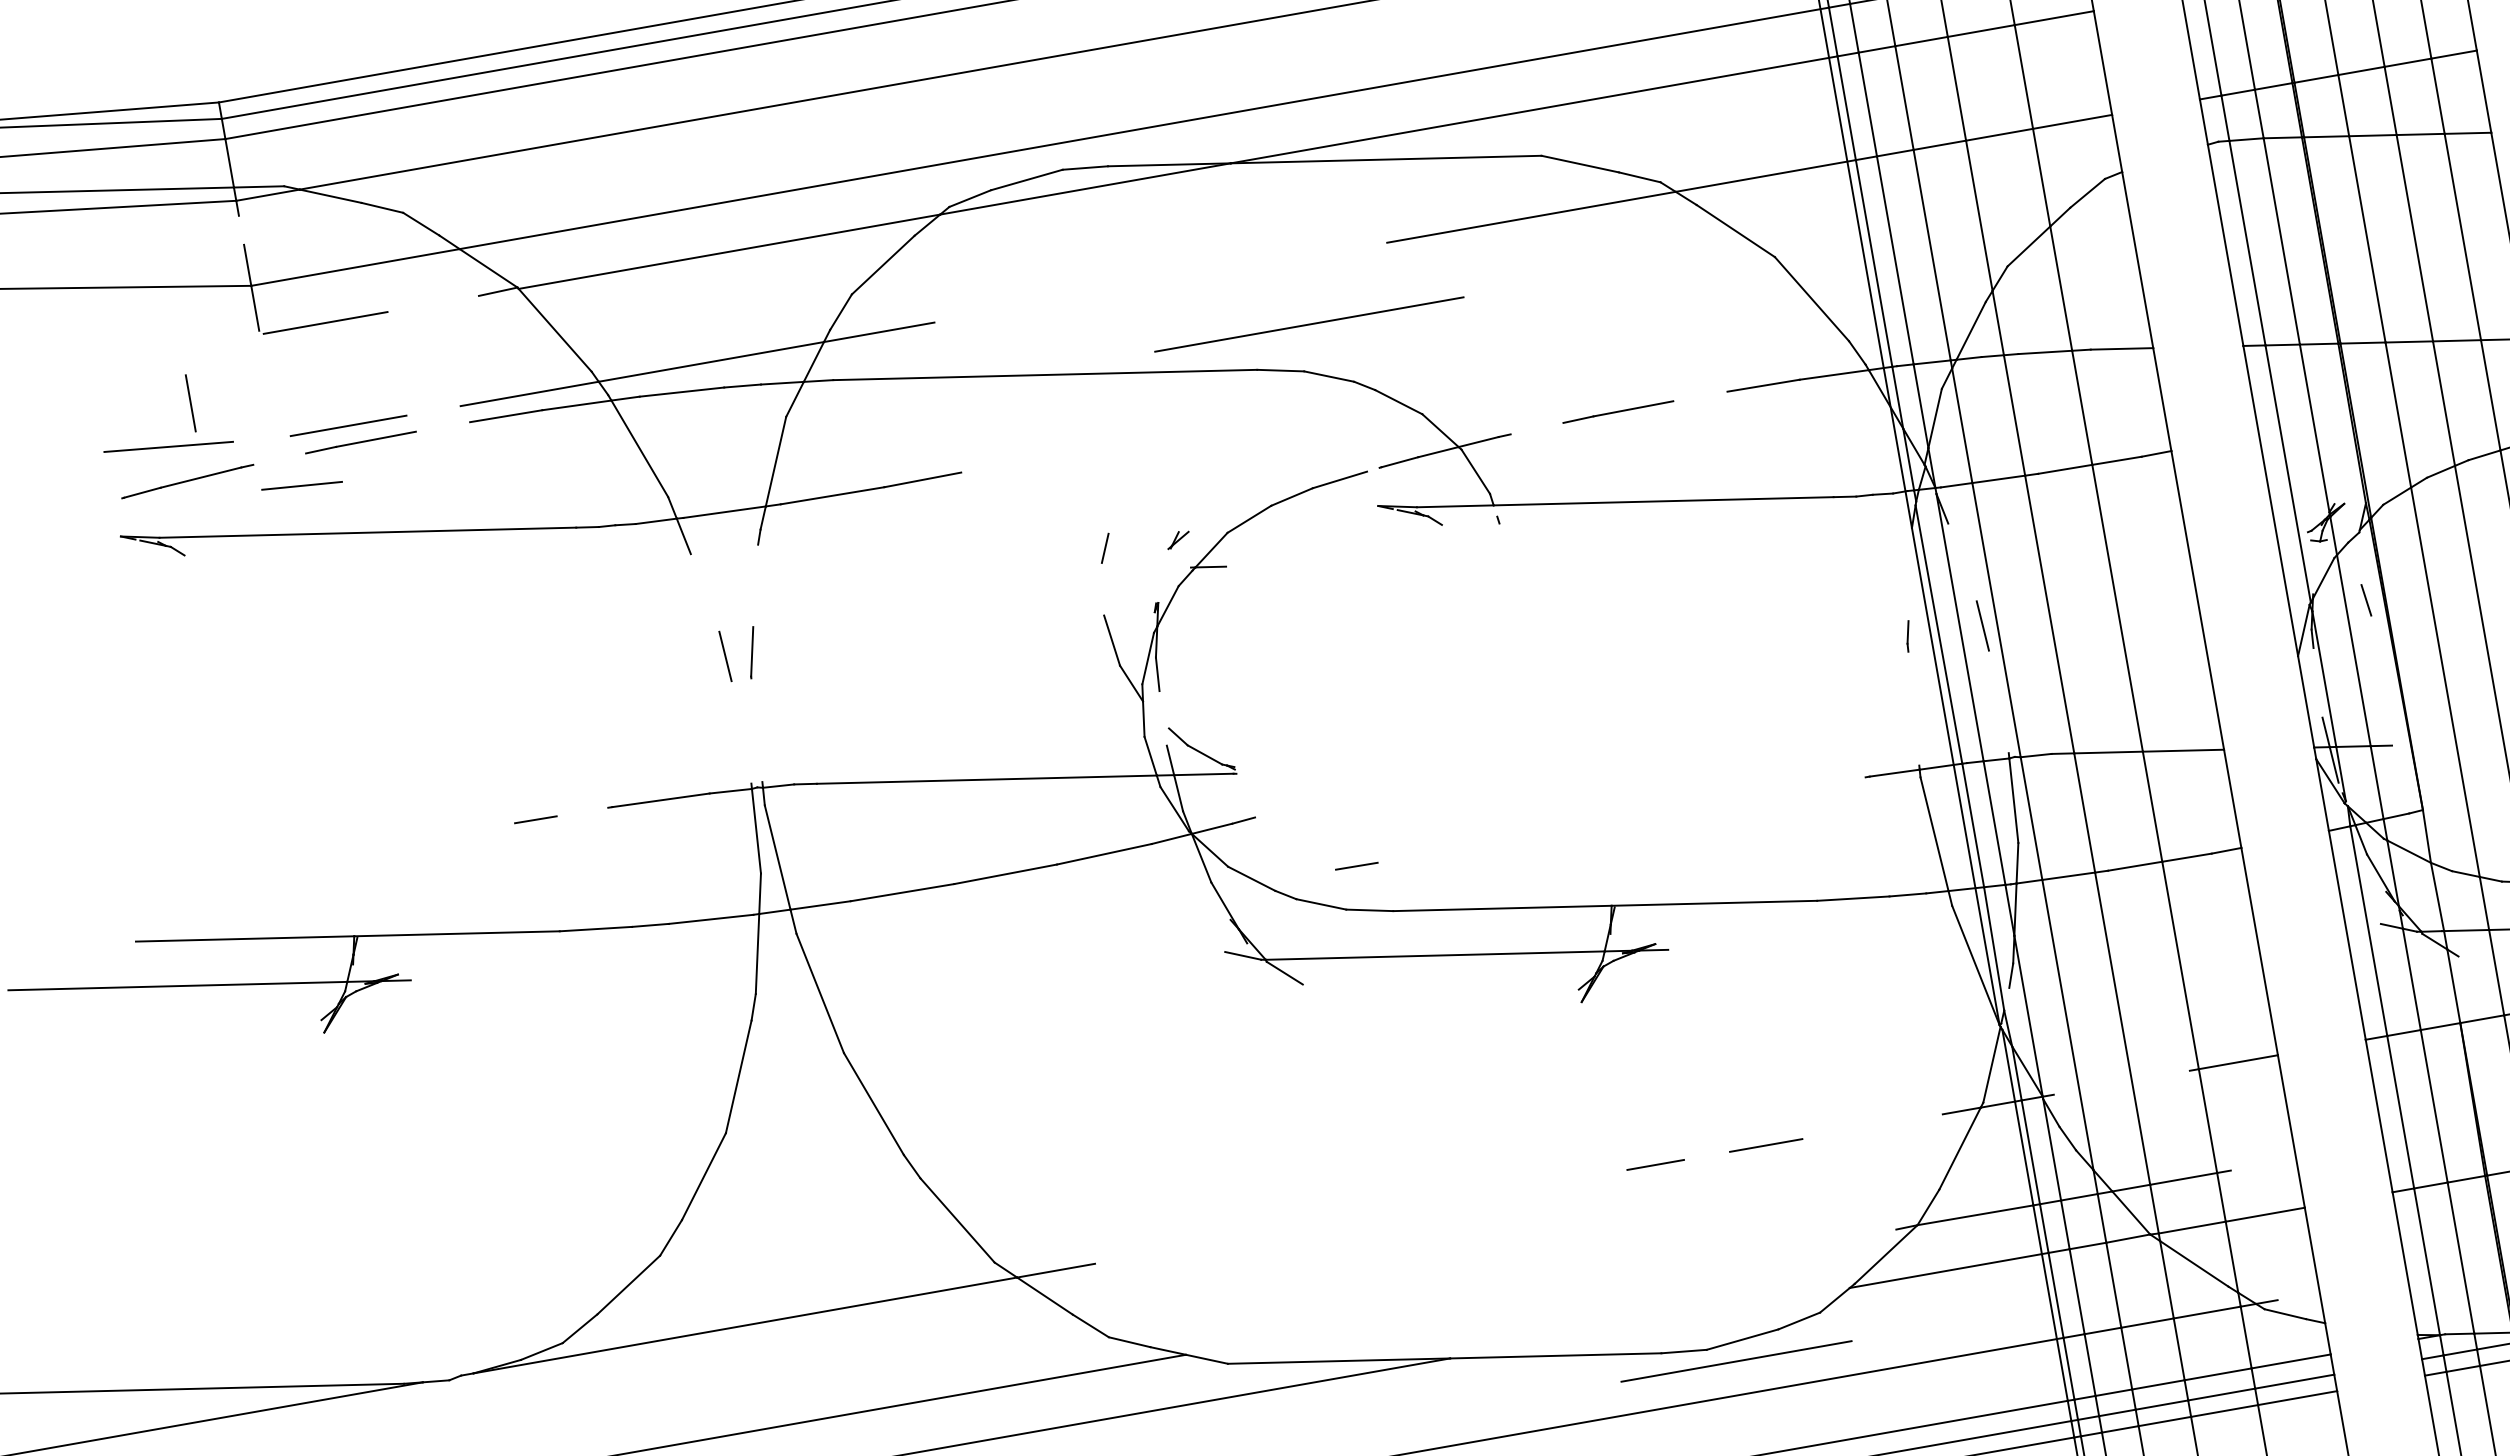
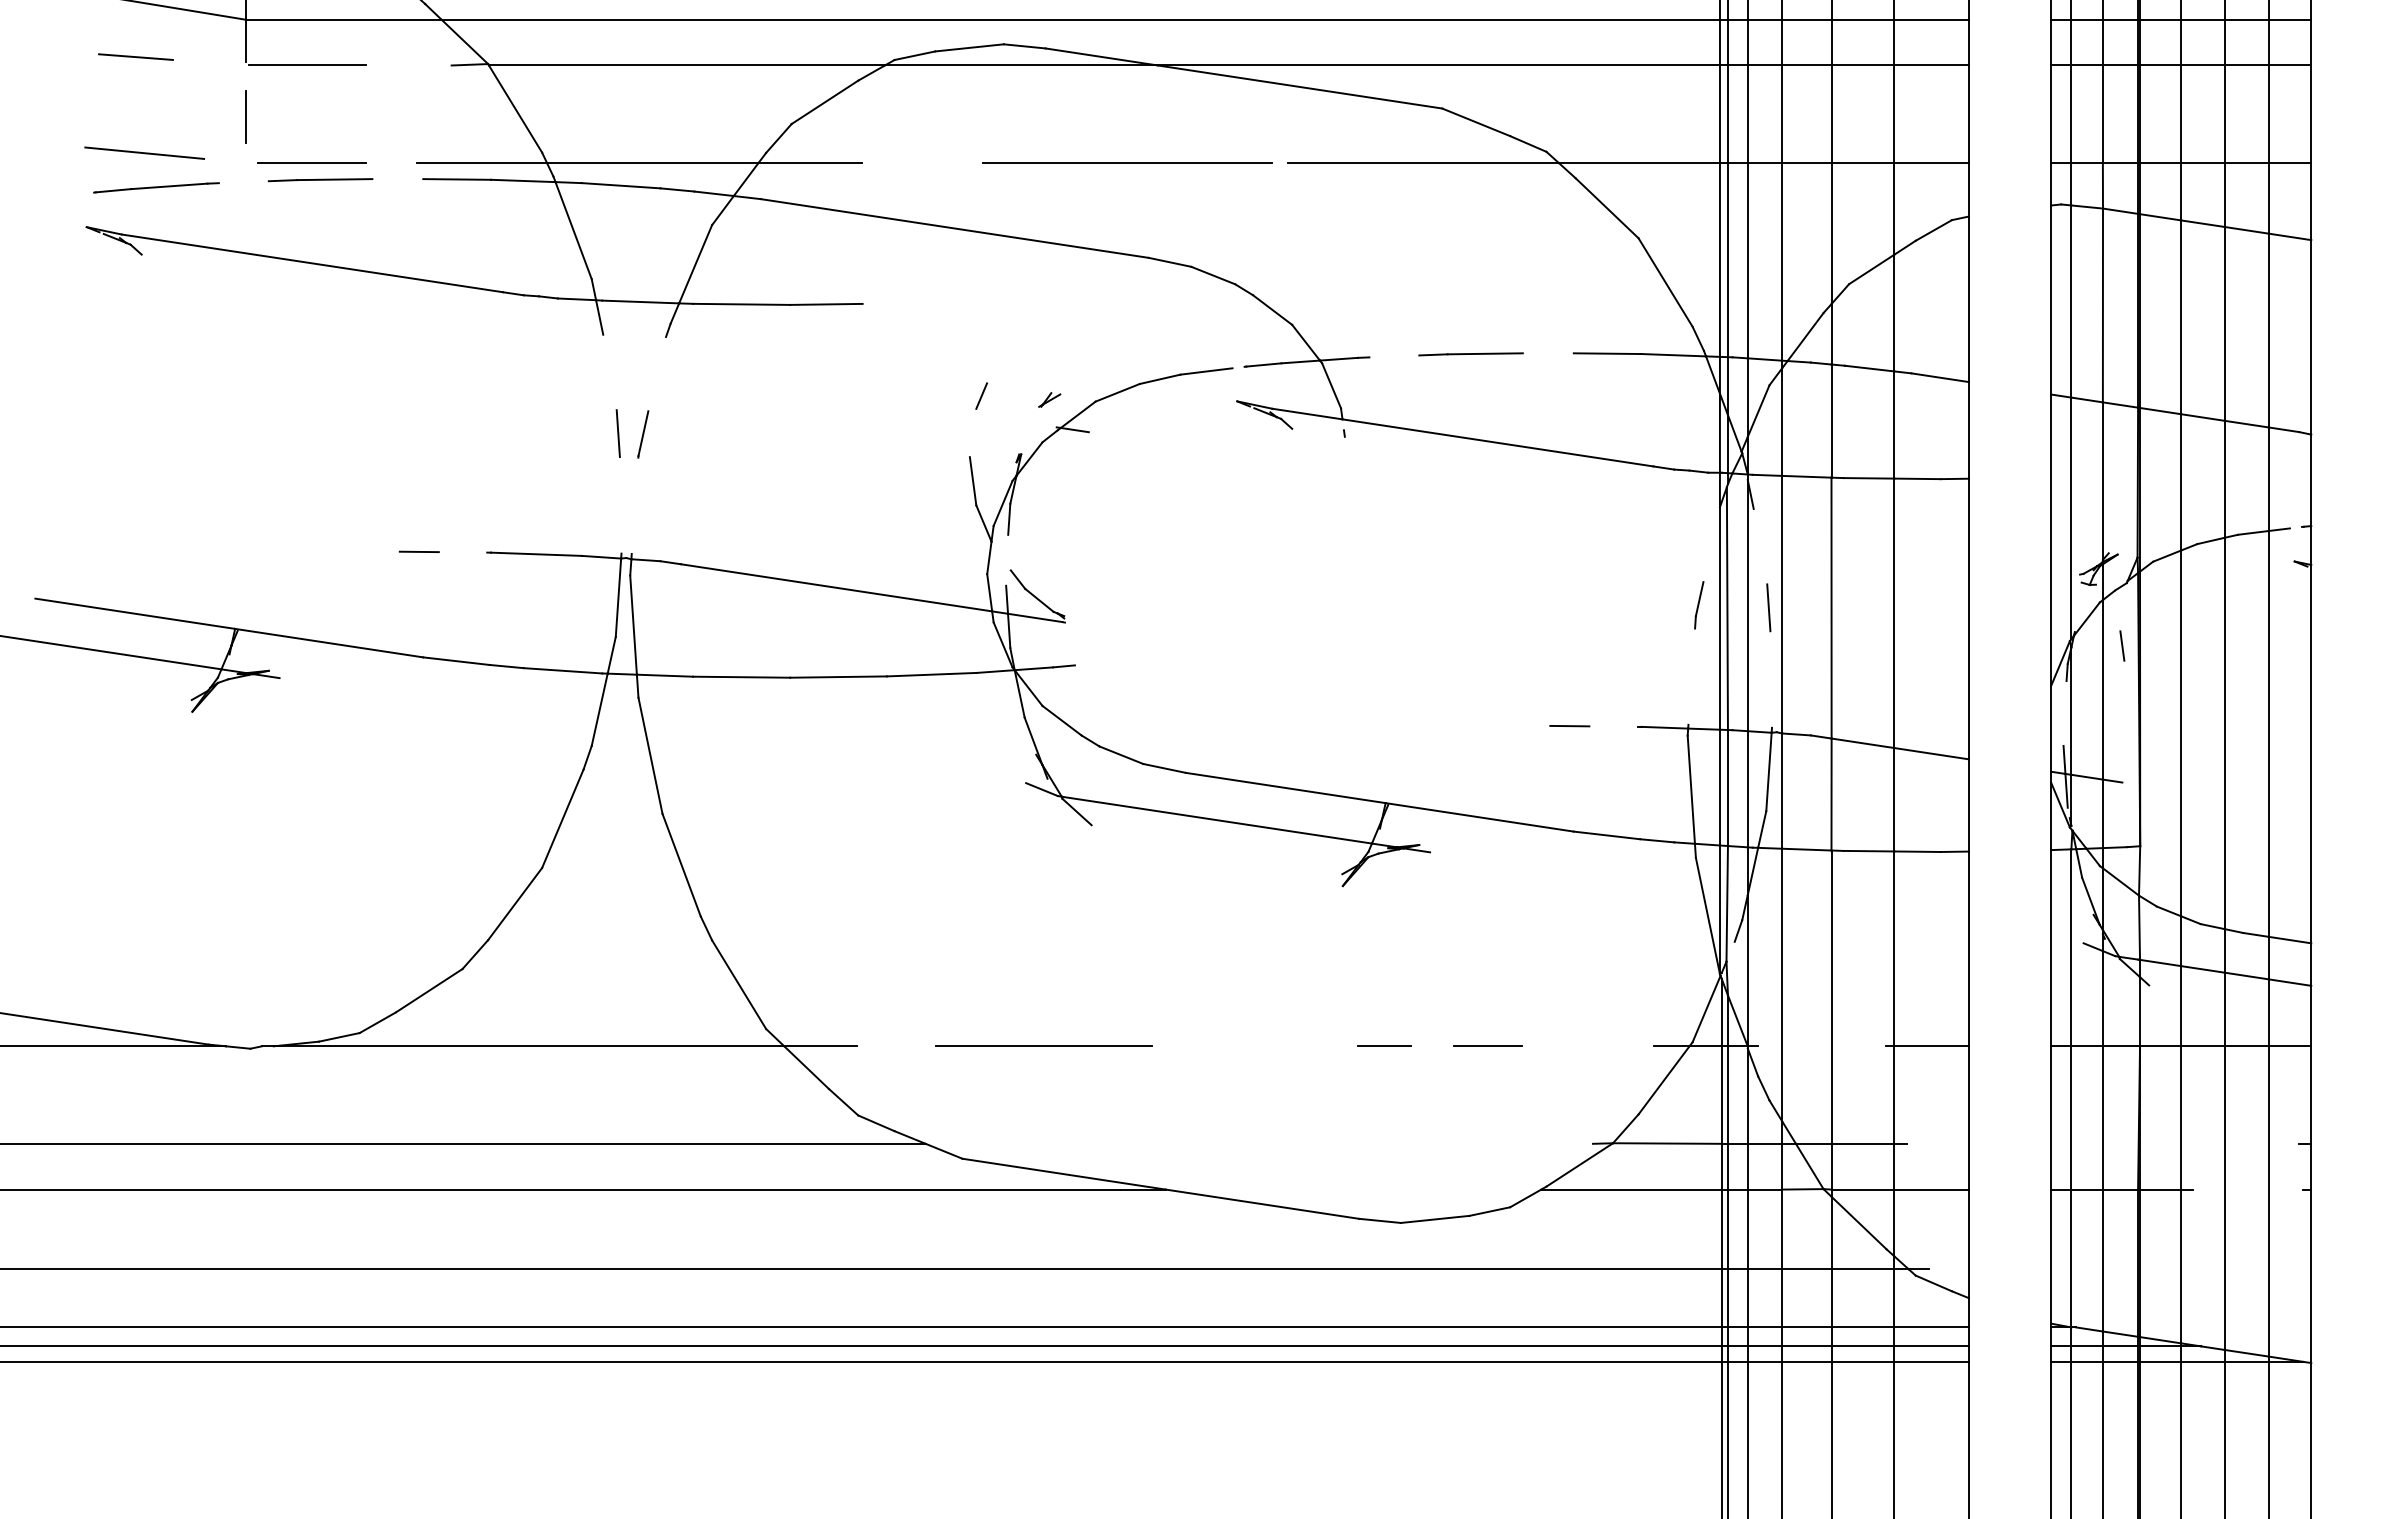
line: (1309, 324) -> (1127, 162), moved
line: (190, 402) -> (245, 116), moved
line: (301, 485) -> (135, 56), moved
part: (1908, 636) -> (1699, 605), size x1.67
line: (1356, 866) -> (1569, 726), moved
line: (1735, 1360) -> (1043, 1045), moved

